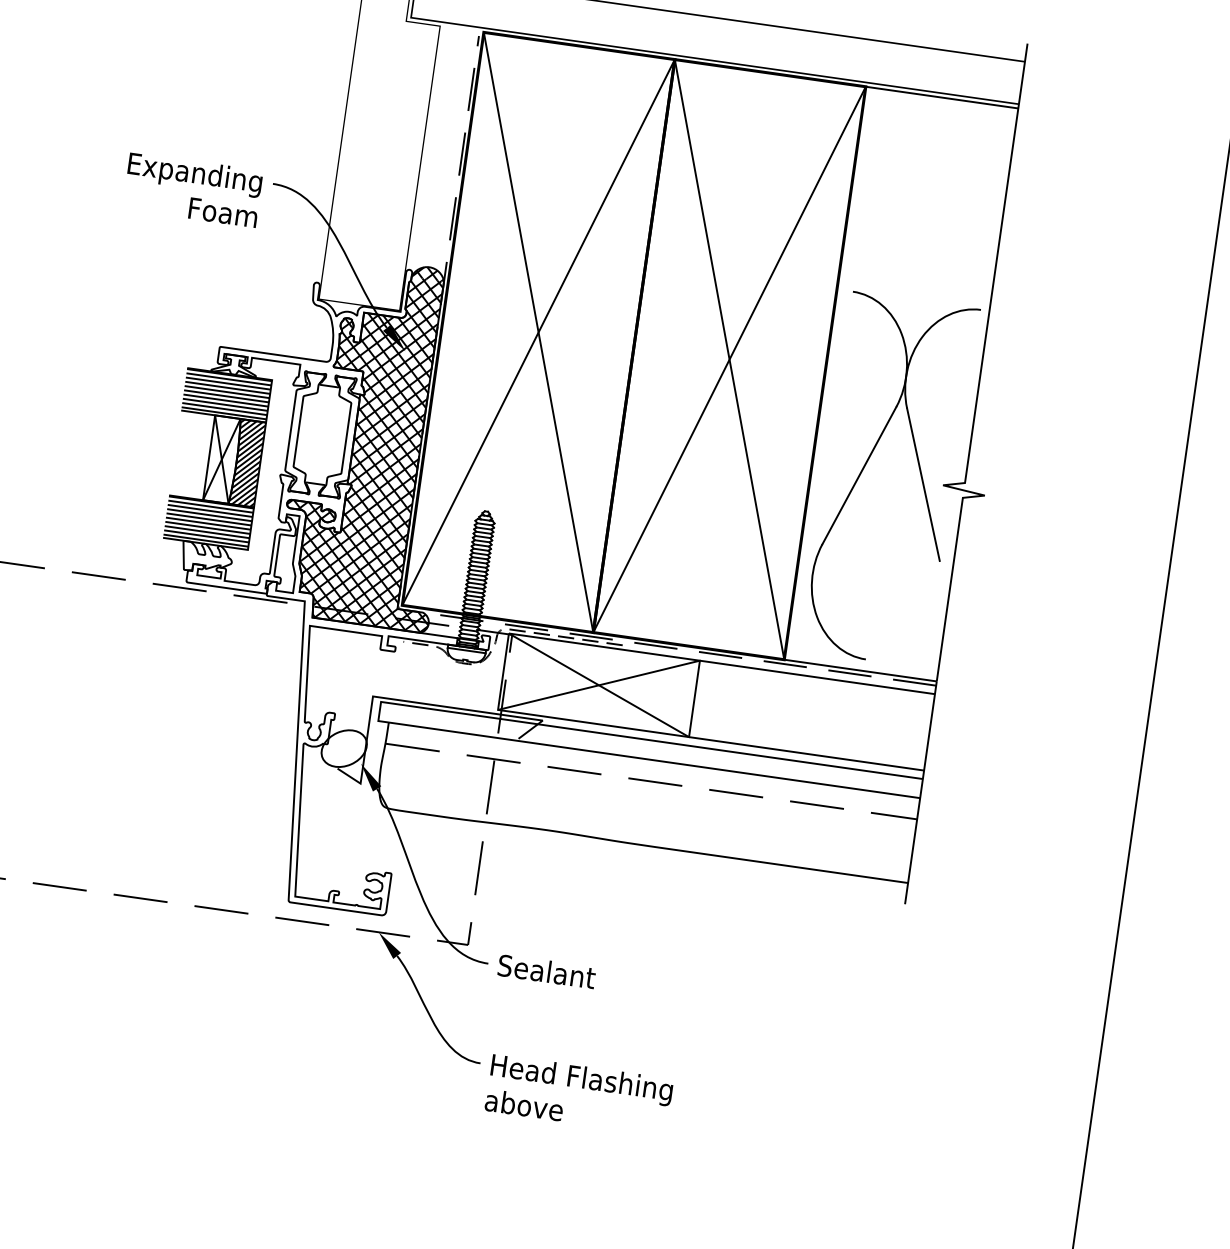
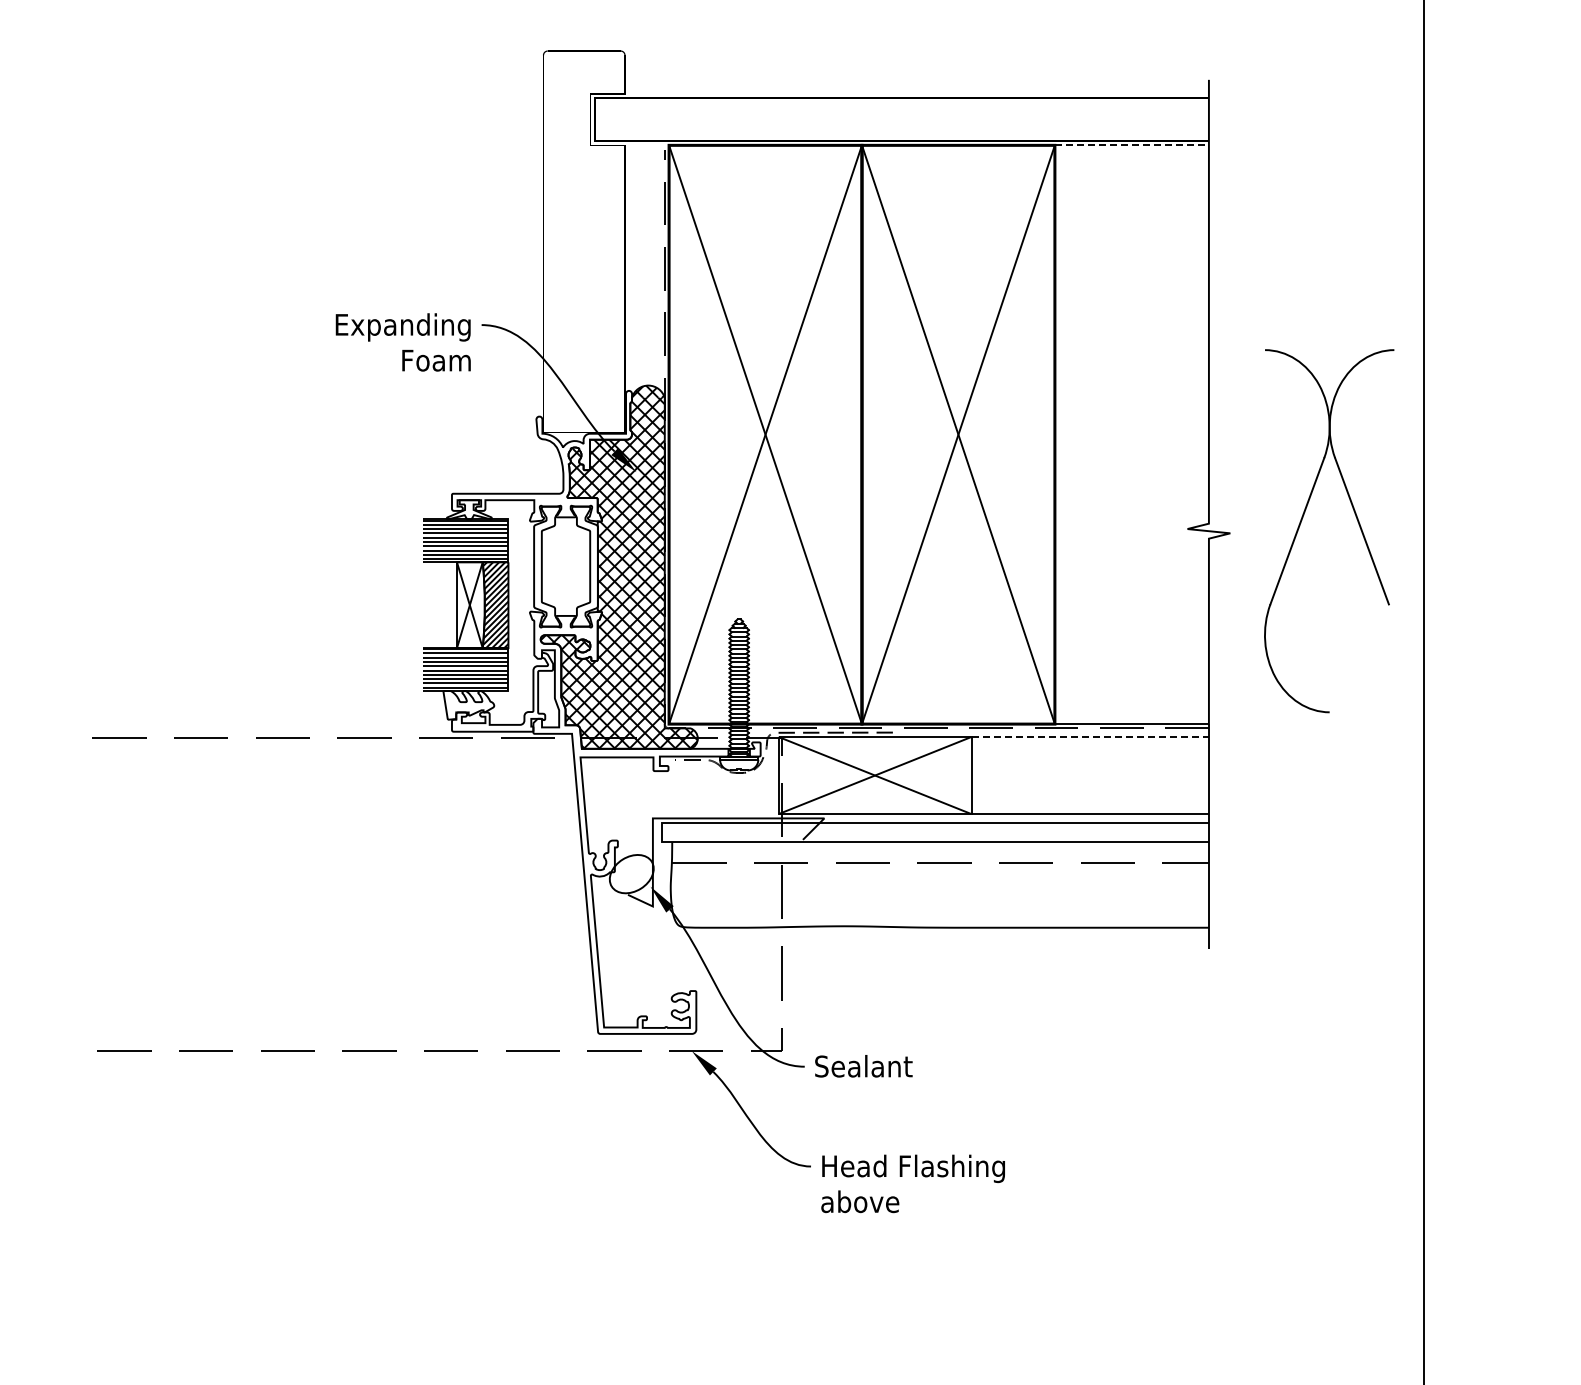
line: (942, 97) -> (1132, 145), solid -> dashed
part: (864, 468) -> (1301, 523), moved
line: (817, 677) -> (1090, 736), solid -> dashed

